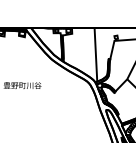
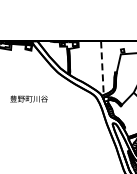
line: (96, 55) -> (102, 68), solid -> dashed

